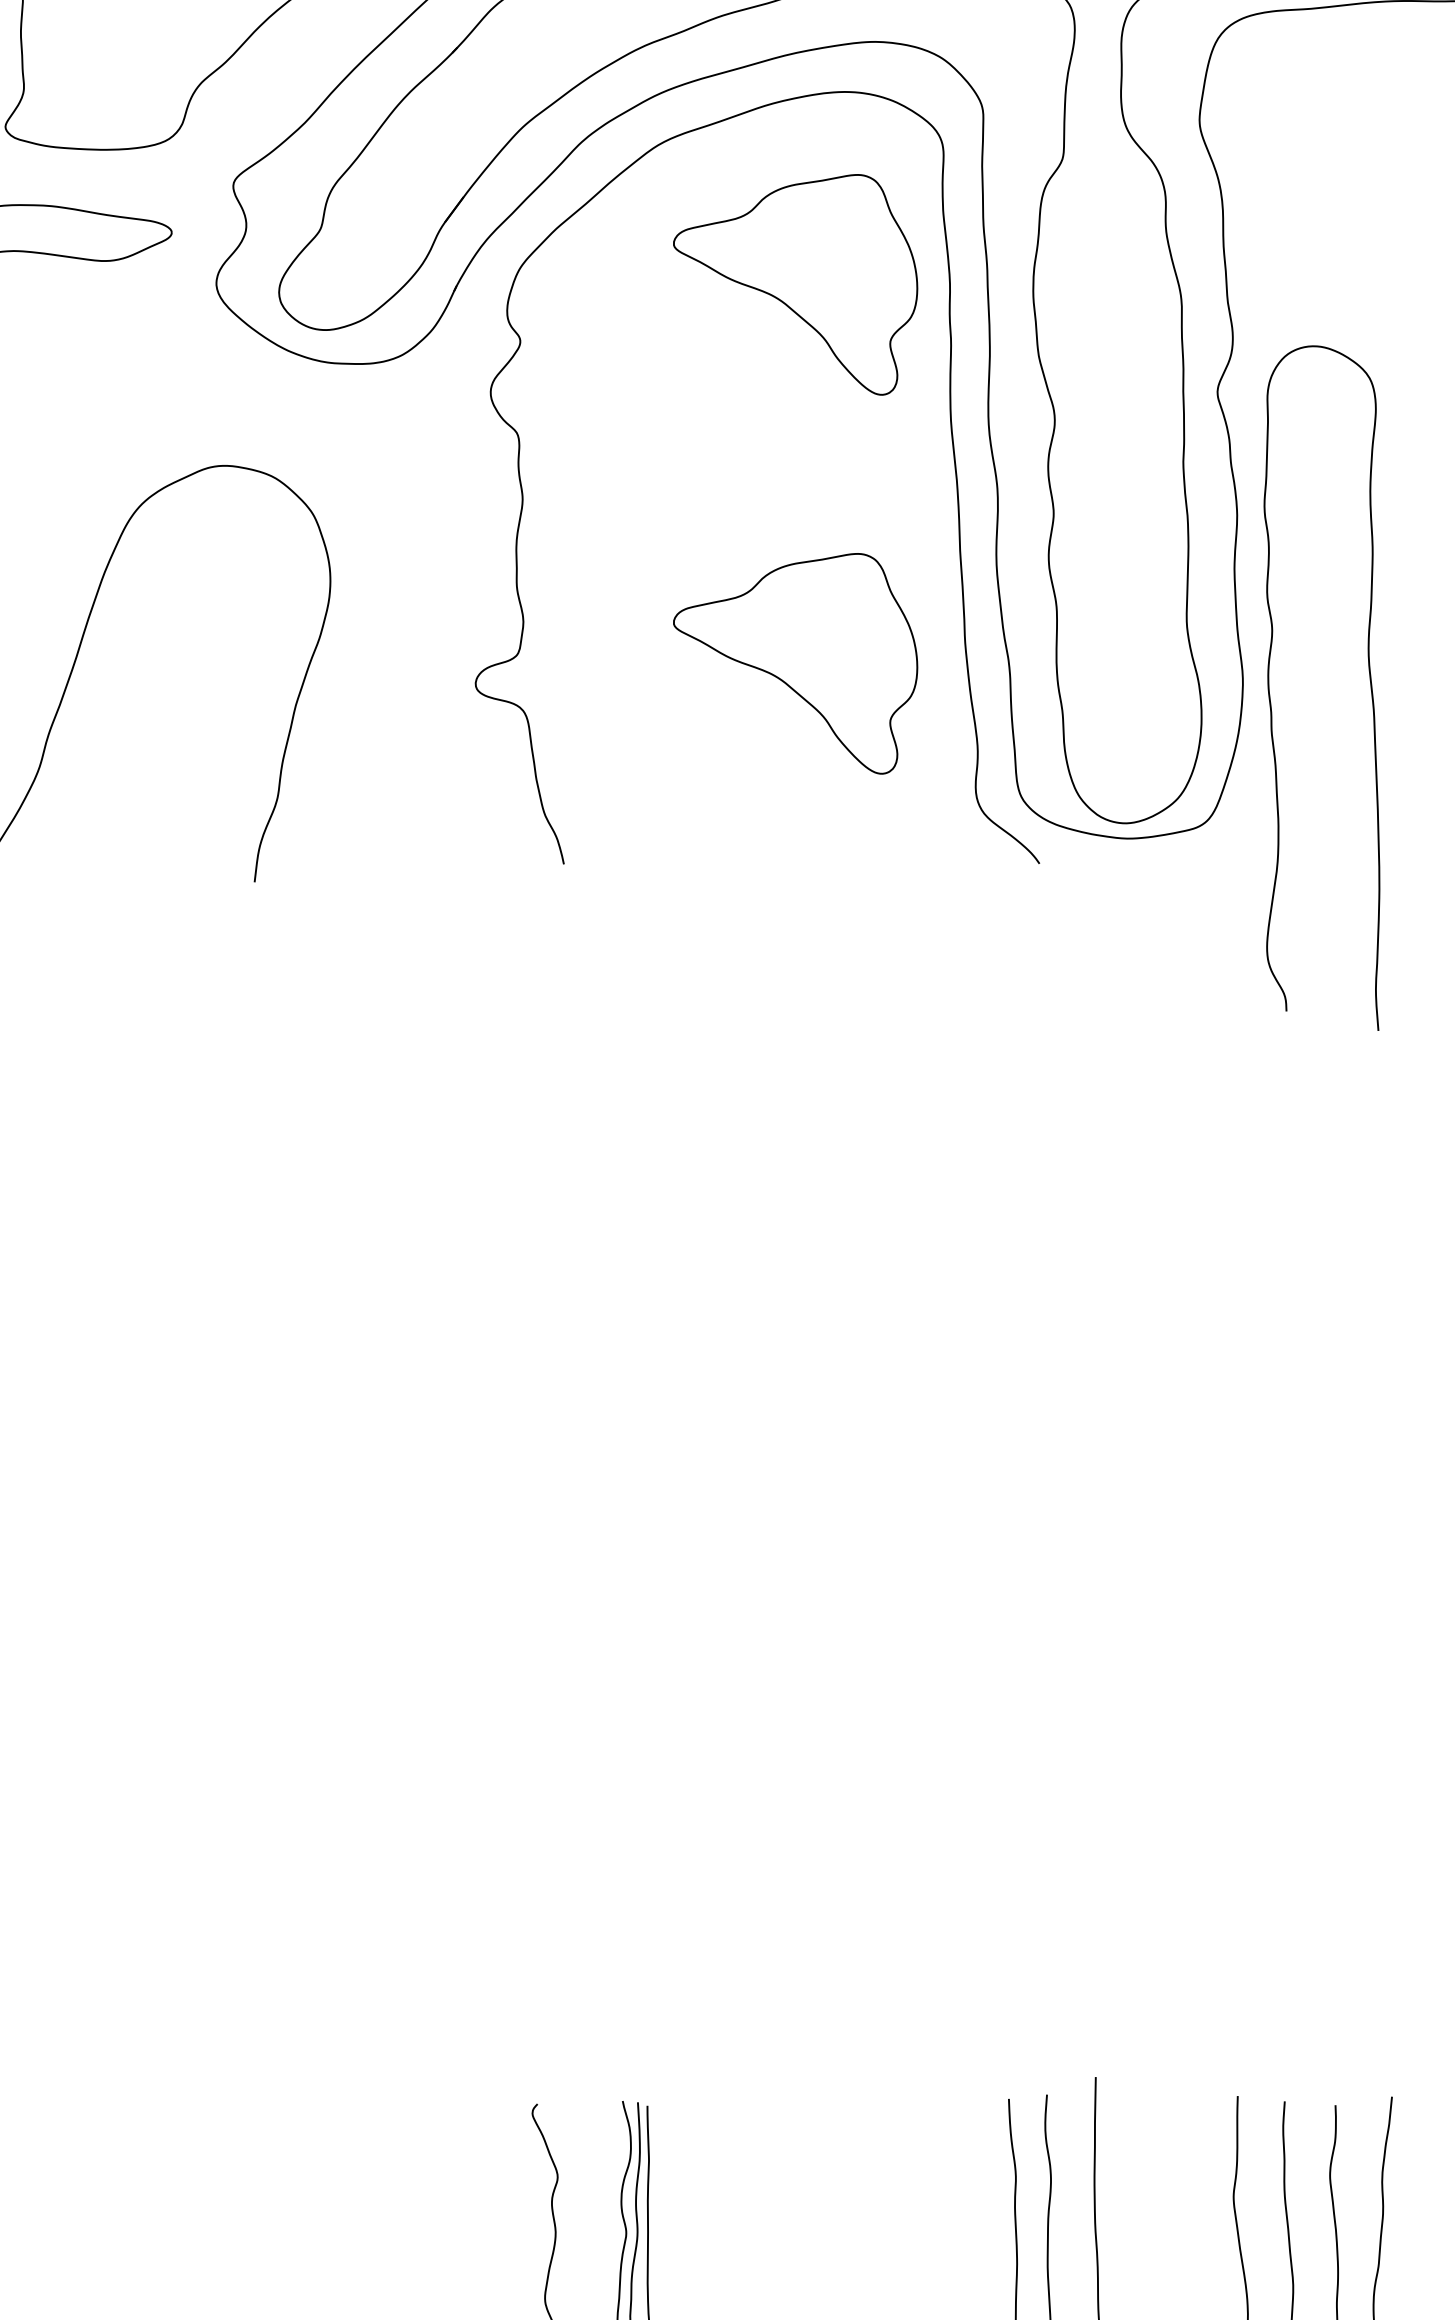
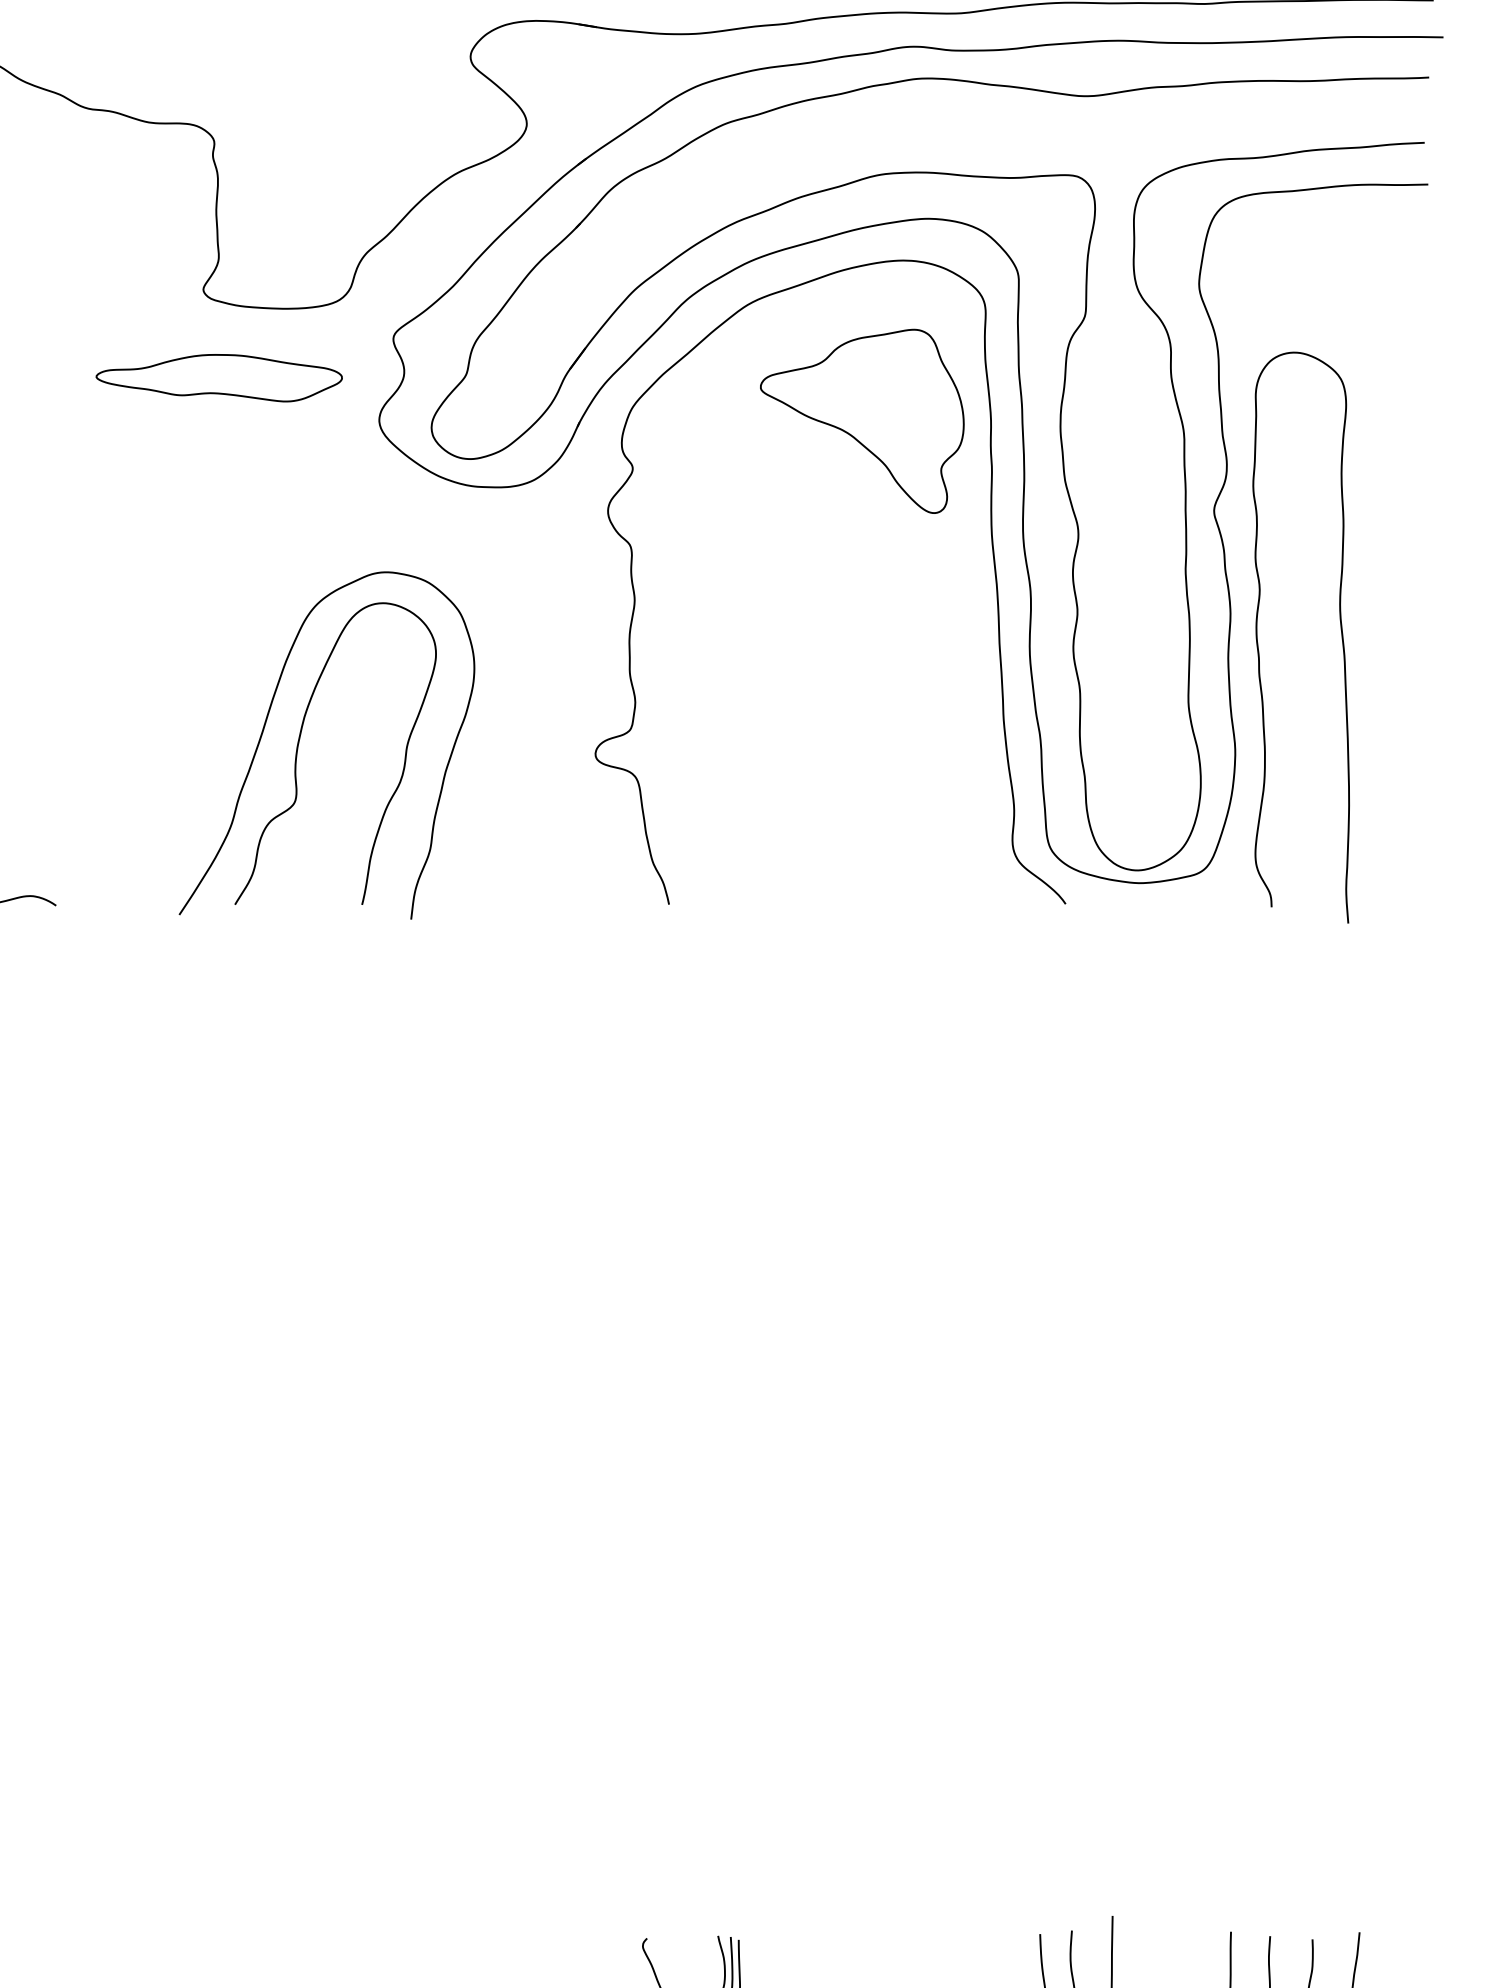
part: (795, 662) -> (862, 736), removed
curve: (119, 678) -> (298, 749), added
curve: (1369, 678) -> (1340, 629), moved

